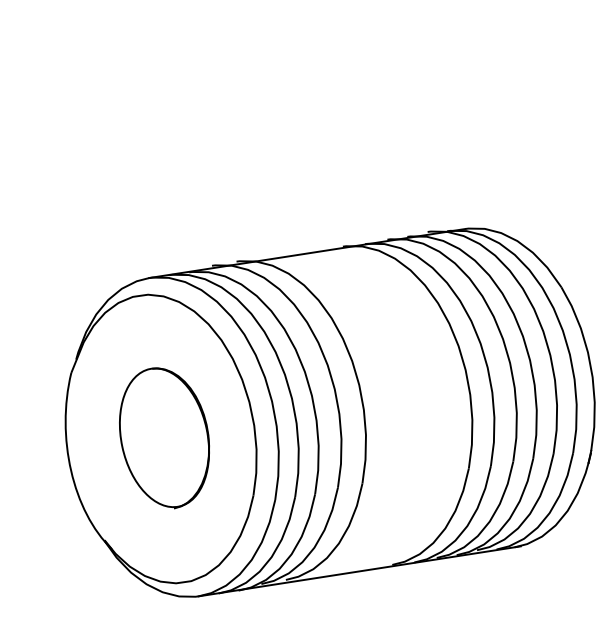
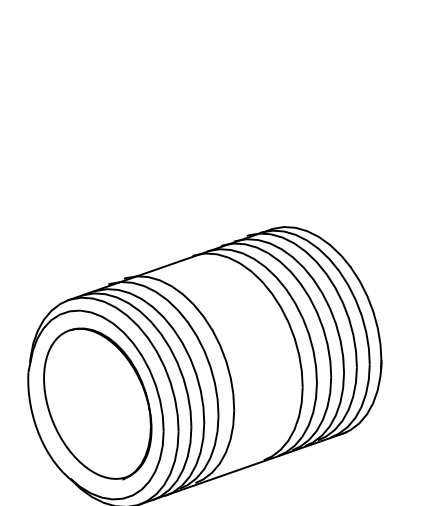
part: (164, 437) -> (97, 403), size x1.67

